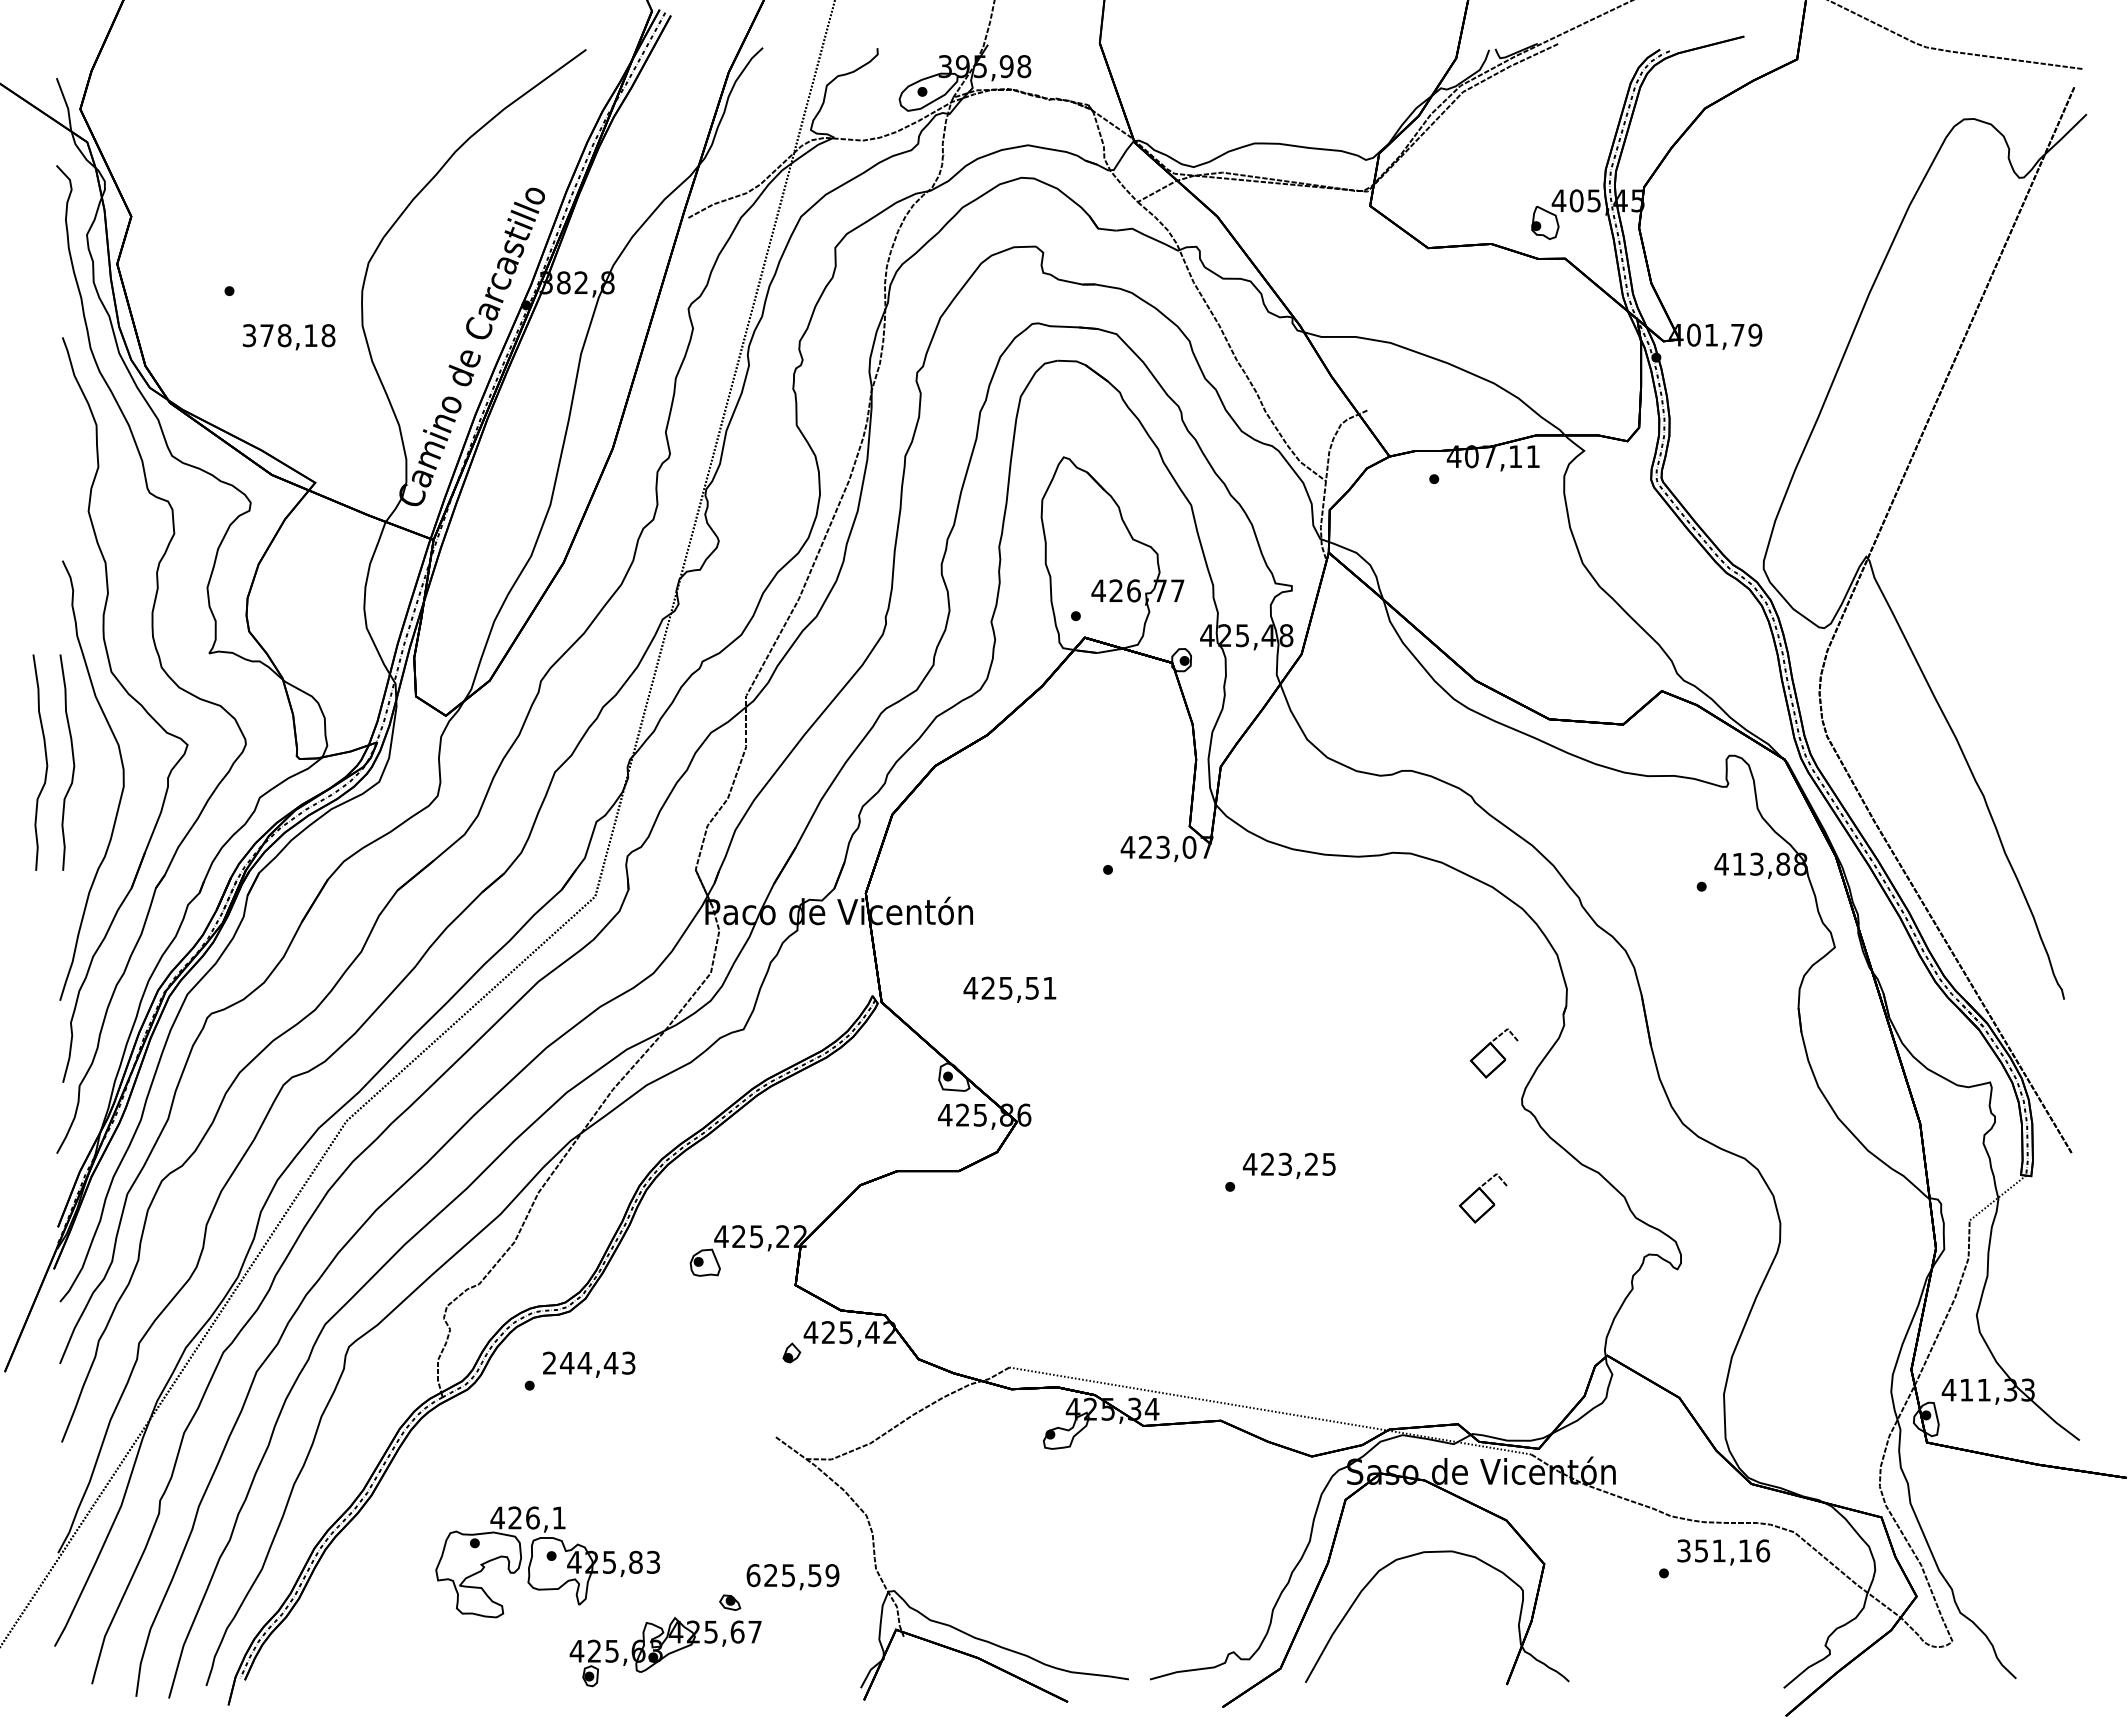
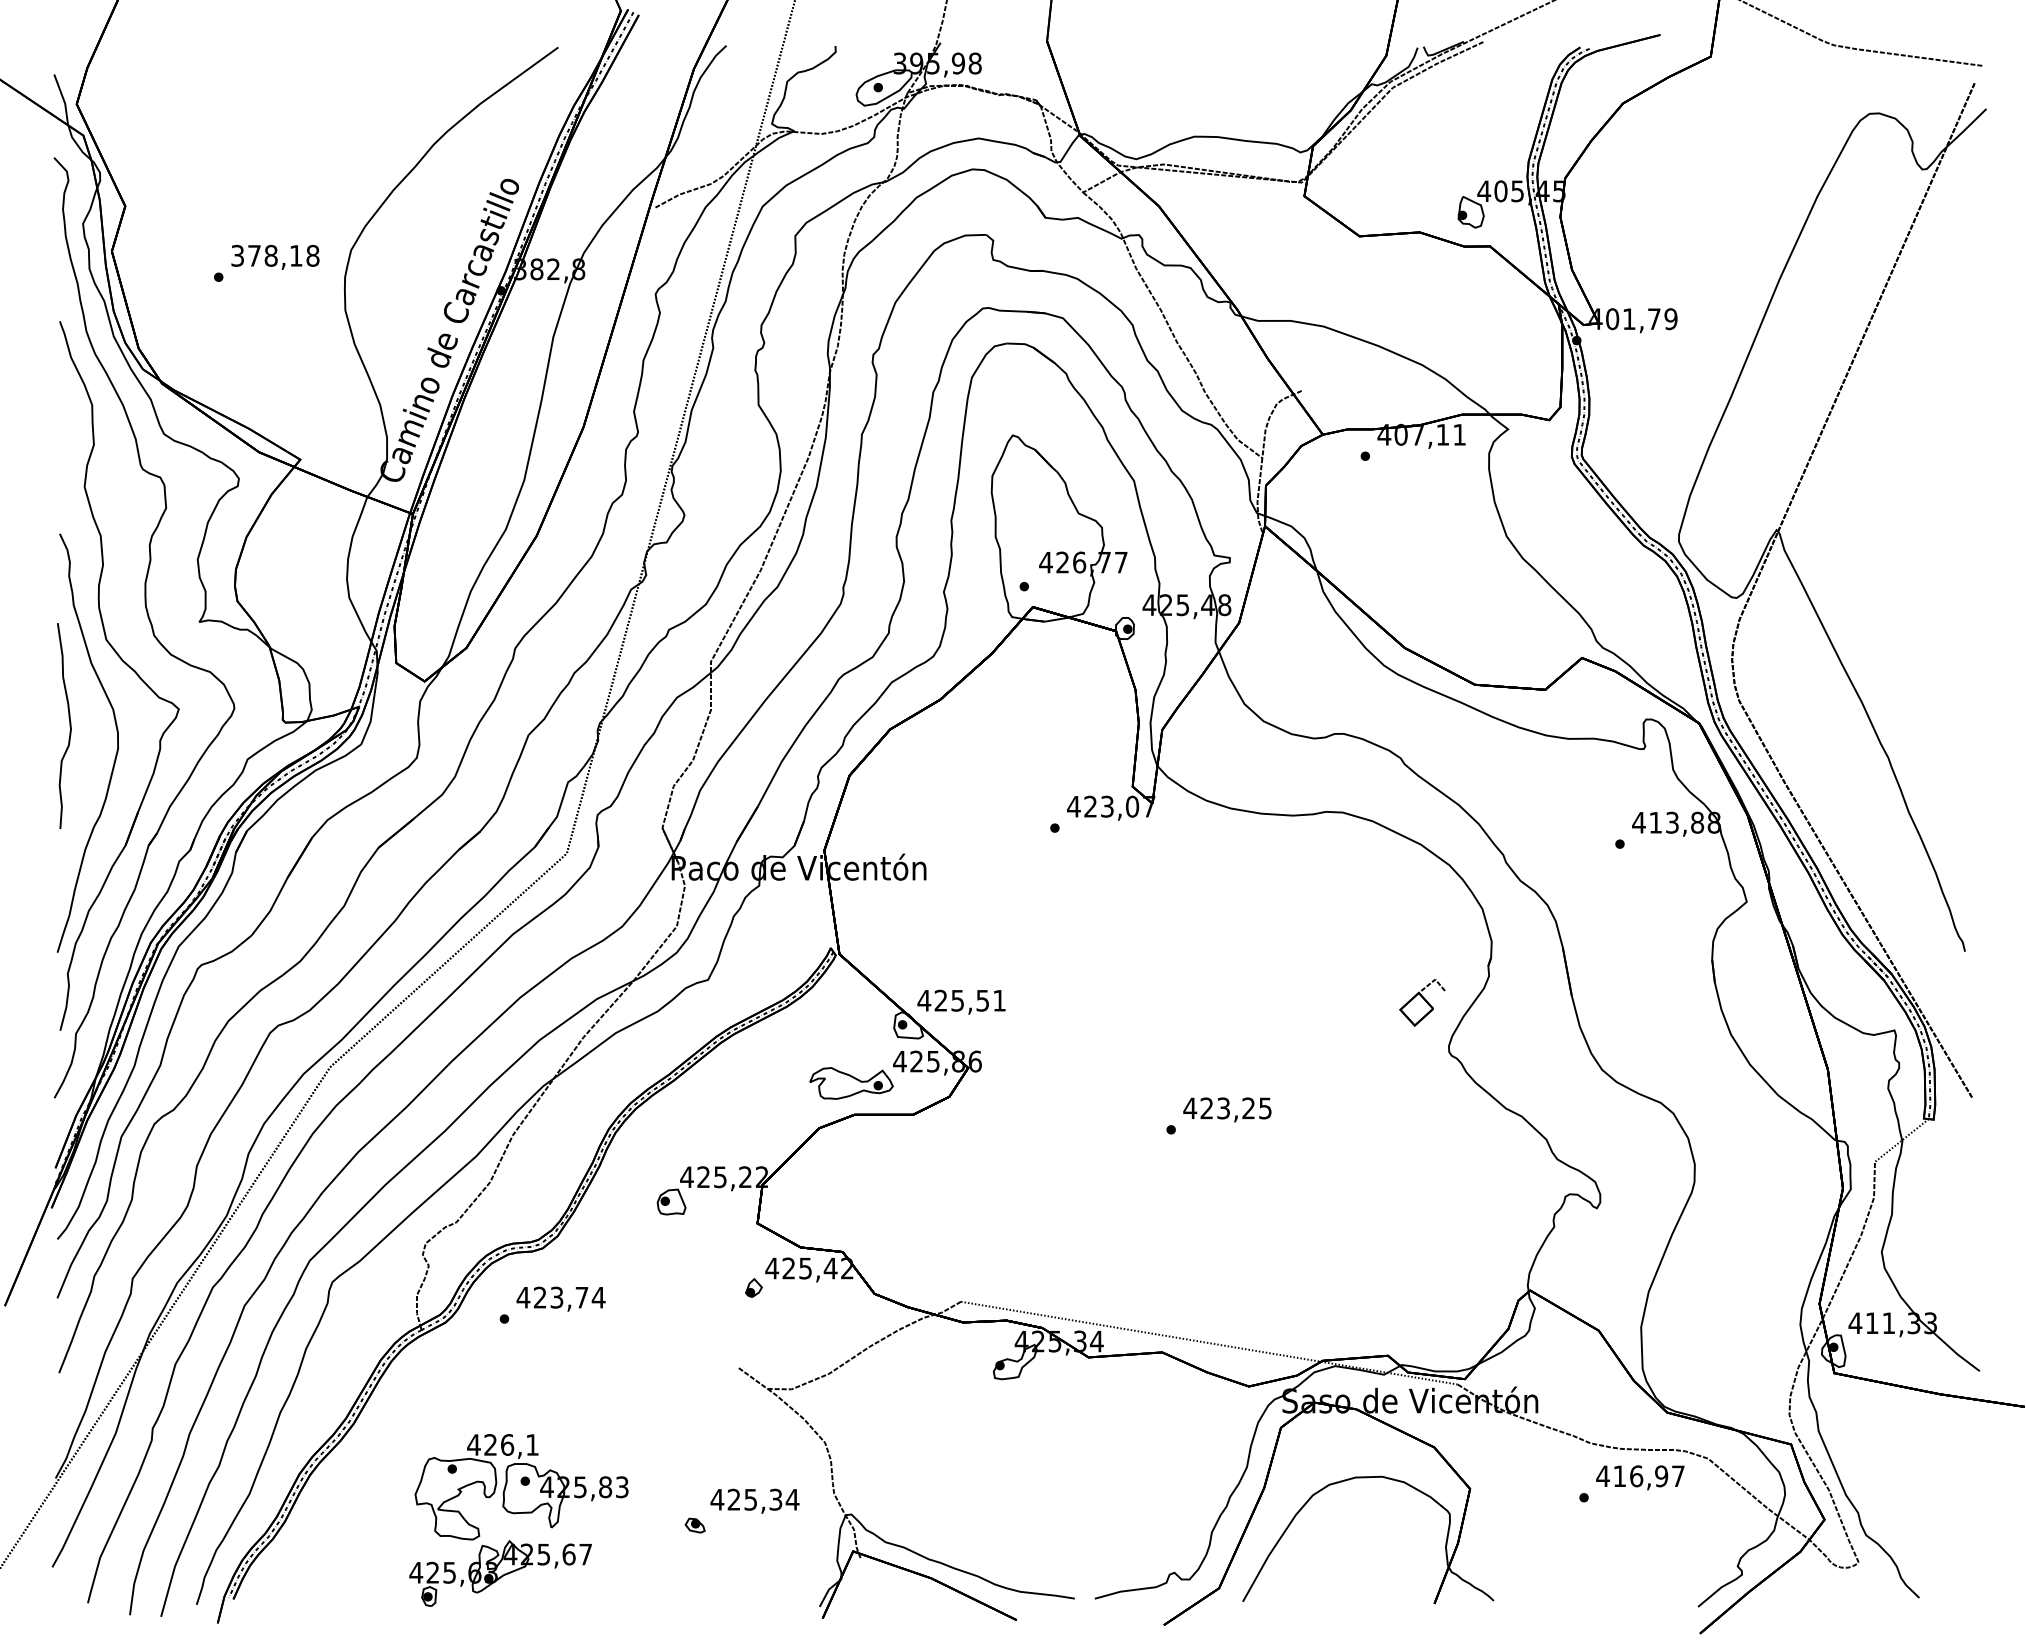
text: (289, 337) -> (275, 257), moved
curve: (45, 761) -> (43, 724), removed
text: (1009, 989) -> (961, 1001), moved
part: (894, 1138) -> (851, 1083), added
part: (1482, 1198) -> (1411, 1140), removed
text: (588, 1362) -> (560, 1296), 244,43 -> 423,74
text: (1723, 1550) -> (1640, 1475), 351,16 -> 416,97
text: (792, 1575) -> (754, 1499), 625,59 -> 425,34
part: (665, 1652) -> (500, 1573), moved

